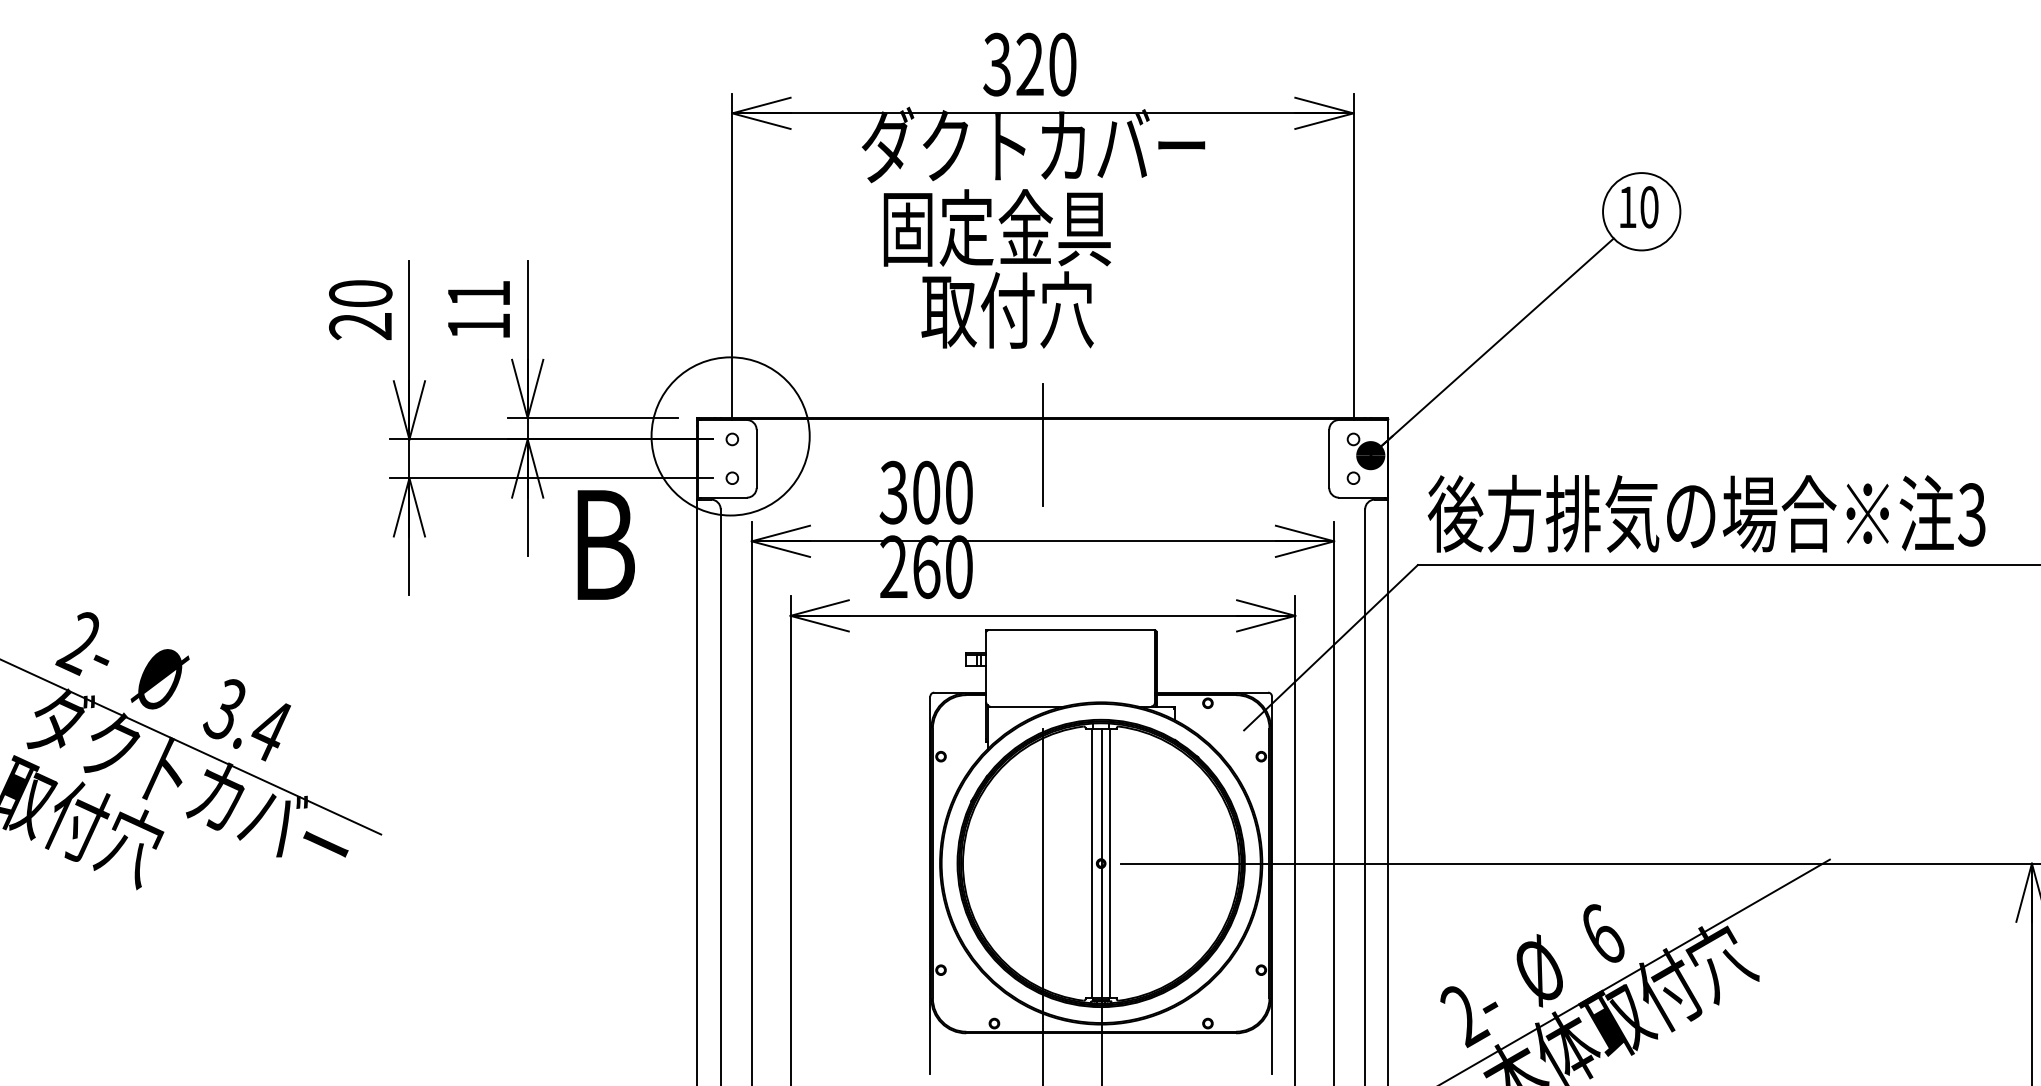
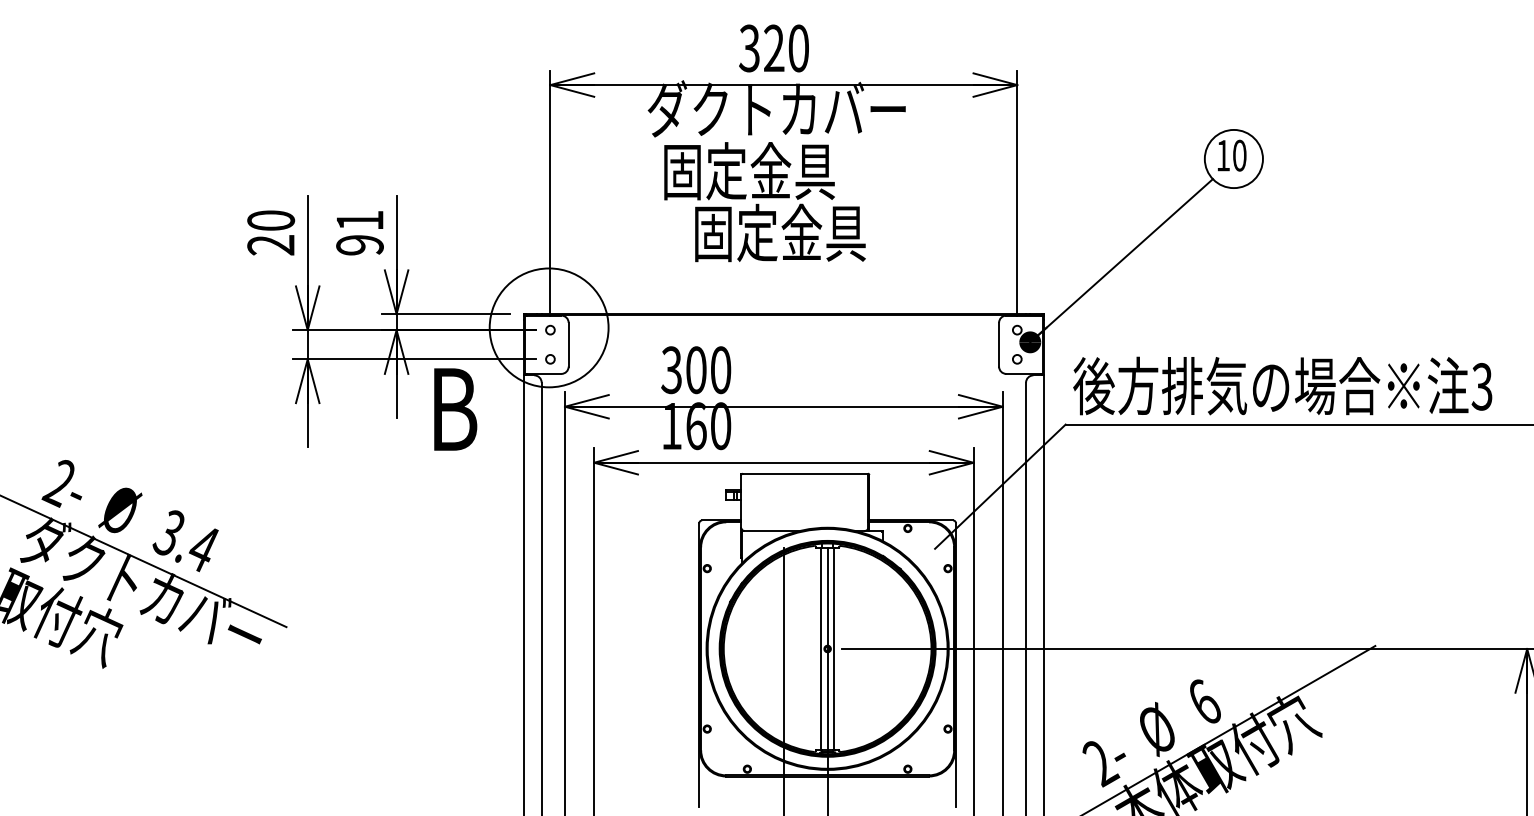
text: (1035, 309) -> (778, 232), 取付穴 -> 固定金具
text: (478, 326) -> (359, 245), 11 -> 91
line: (1043, 445) -> (784, 334), removed
text: (893, 566) -> (671, 425), 260 -> 160

